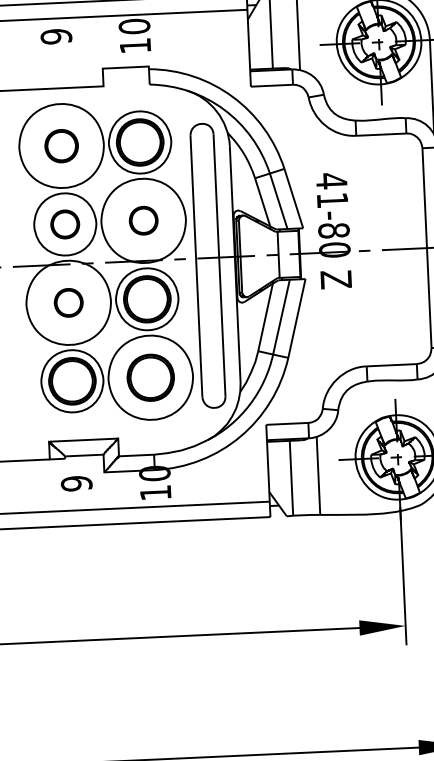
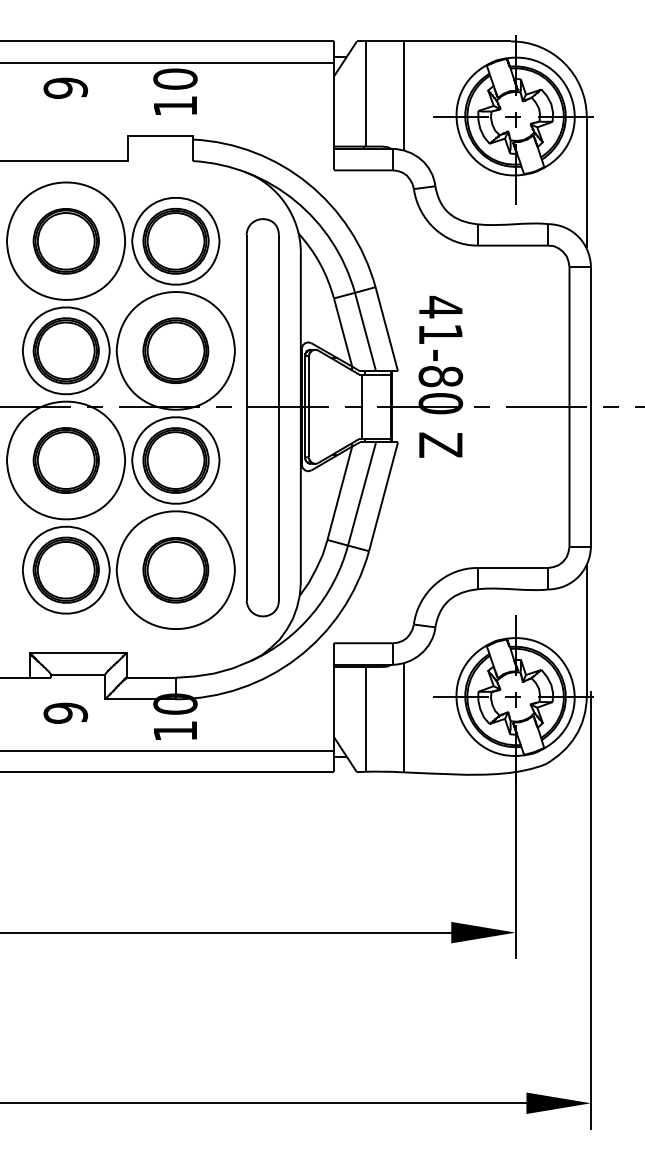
part: (61, 146) -> (65, 241), size x1.43
part: (143, 220) -> (175, 350), size x1.67
part: (64, 224) -> (65, 350), size x1.67
part: (68, 302) -> (65, 460), size x1.67

